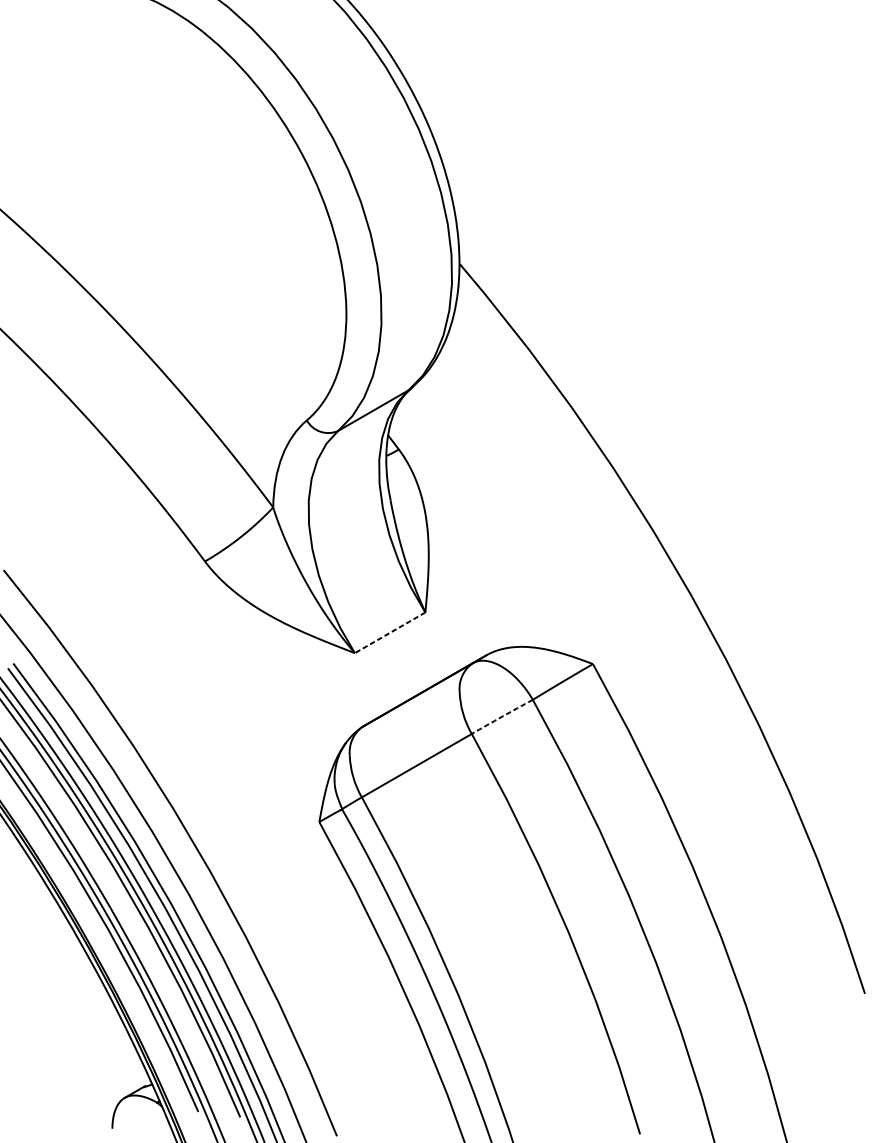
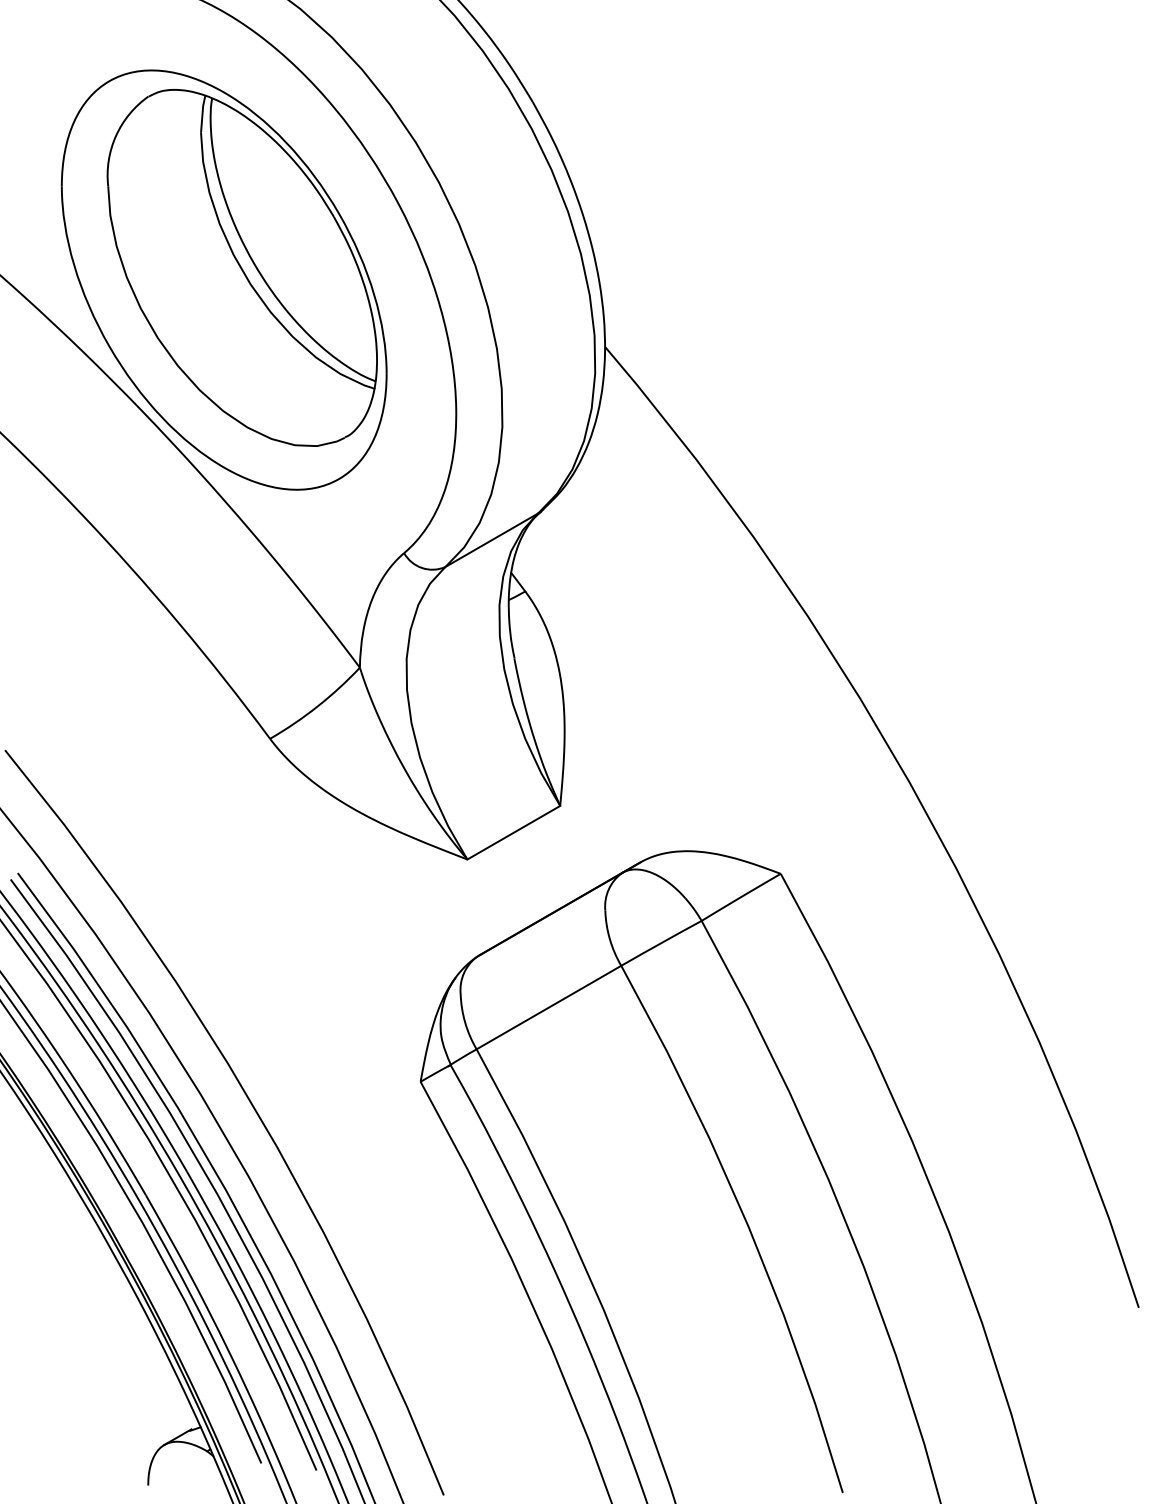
part: (169, 212) -> (223, 279), added
line: (389, 632) -> (513, 832), dashed -> solid
arc: (502, 716) -> (661, 943), dashed -> solid

